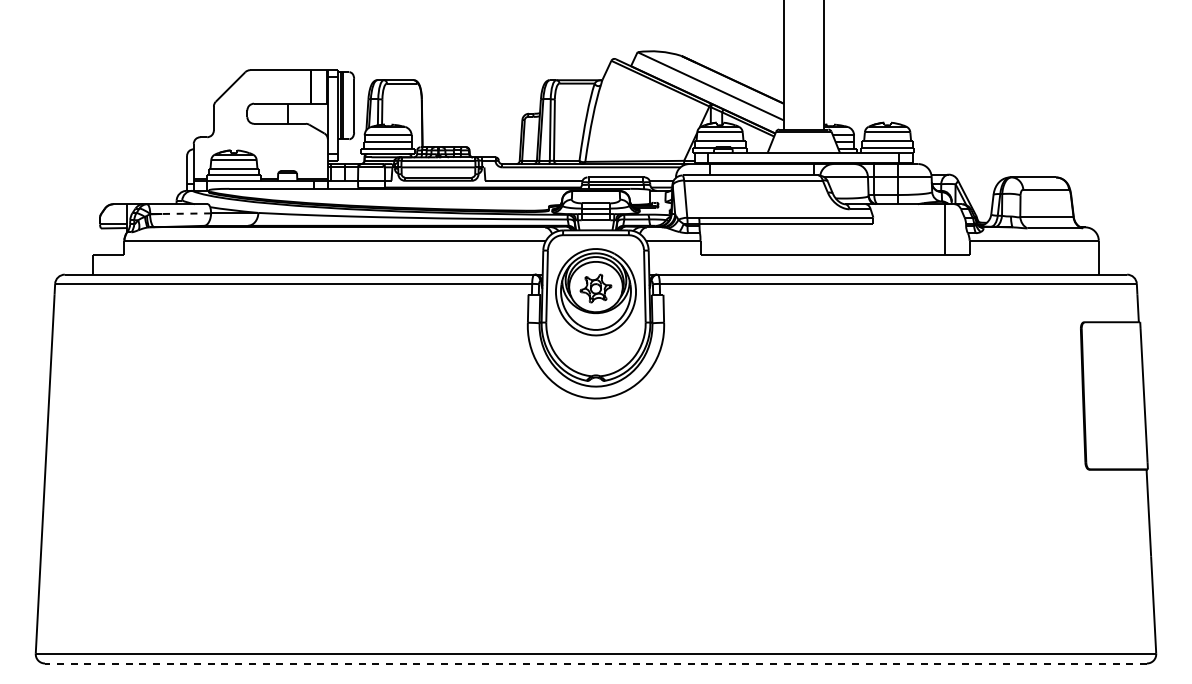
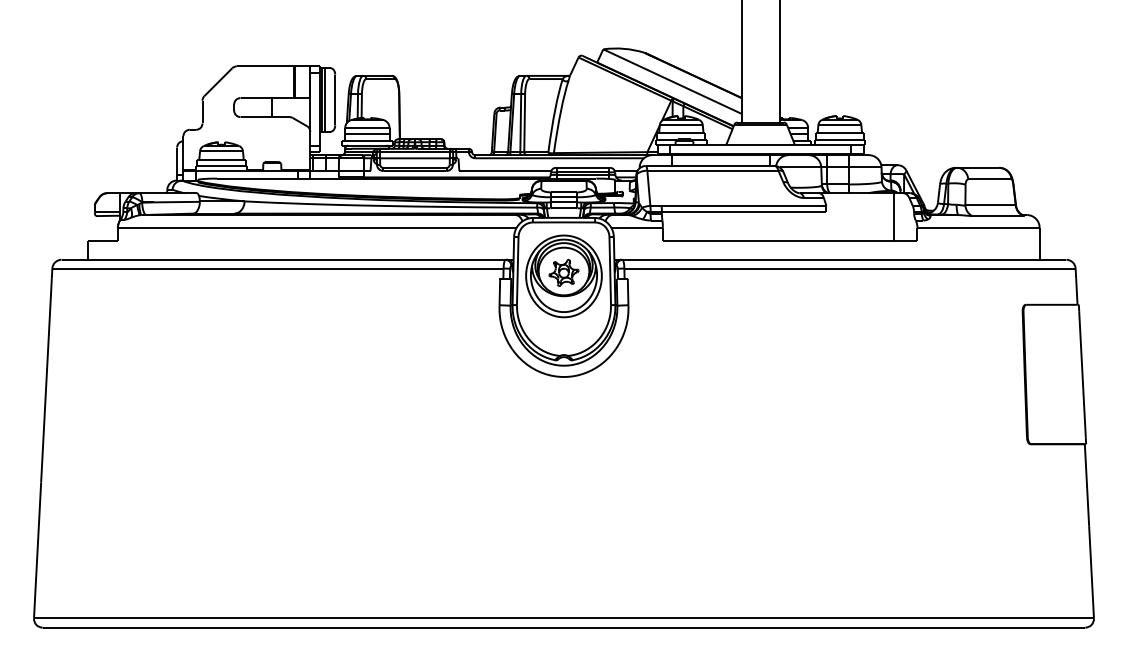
line: (186, 213) -> (176, 201), dashed -> solid
line: (595, 663) -> (563, 627), dashed -> solid

